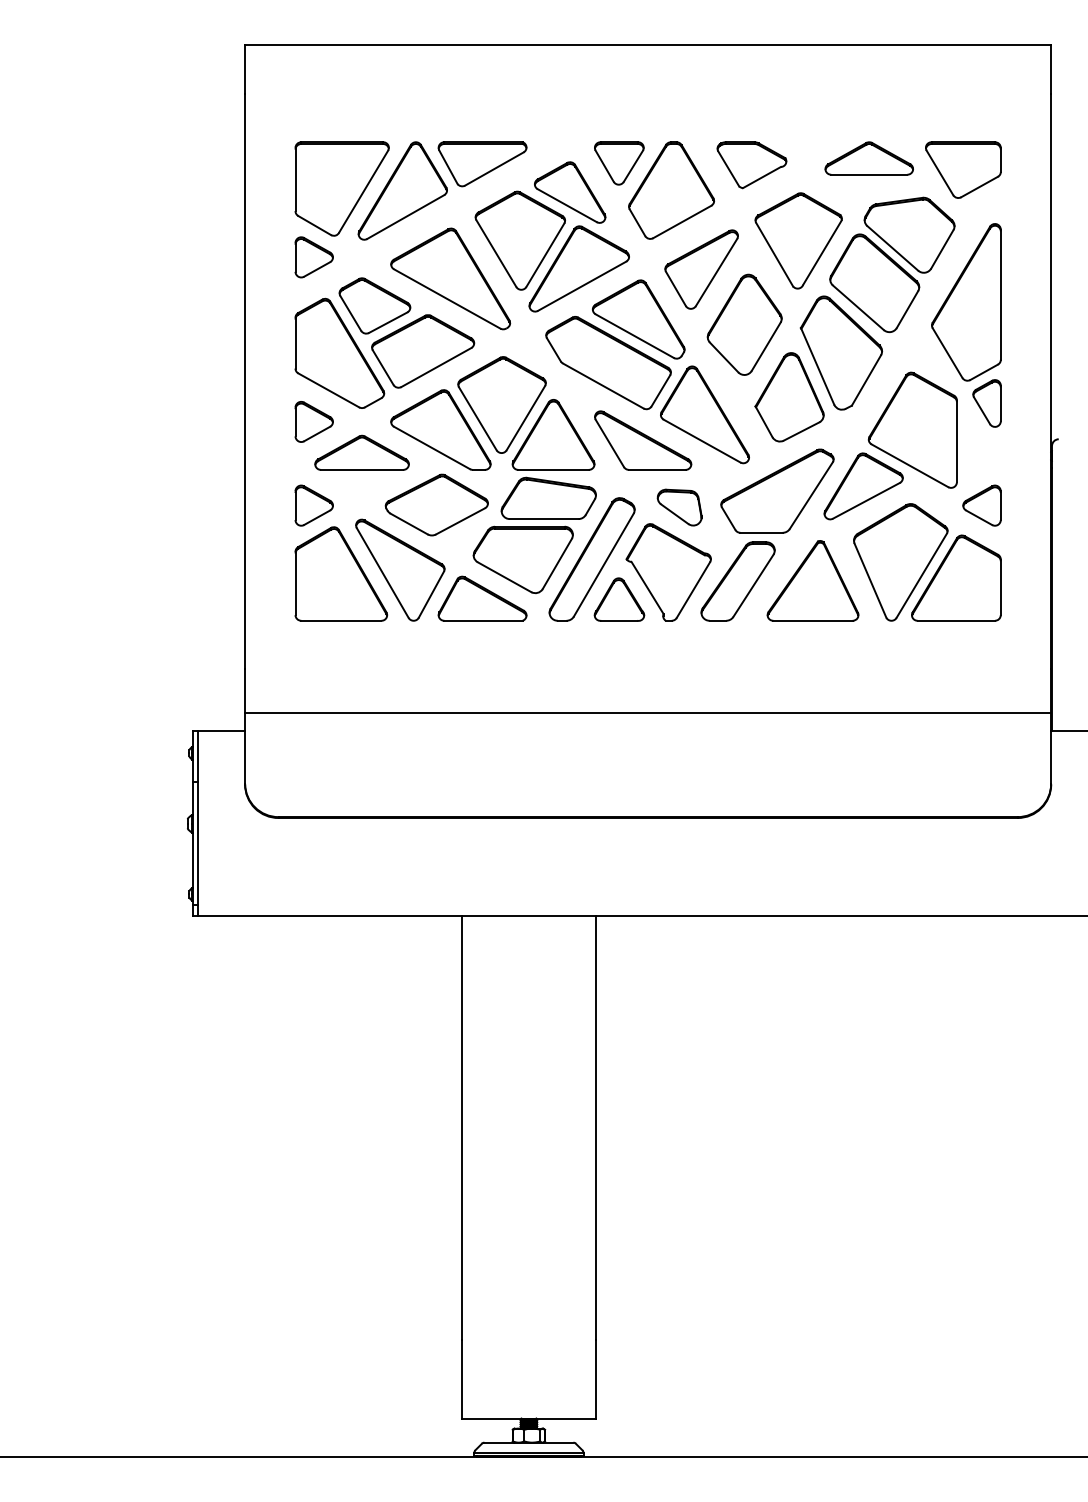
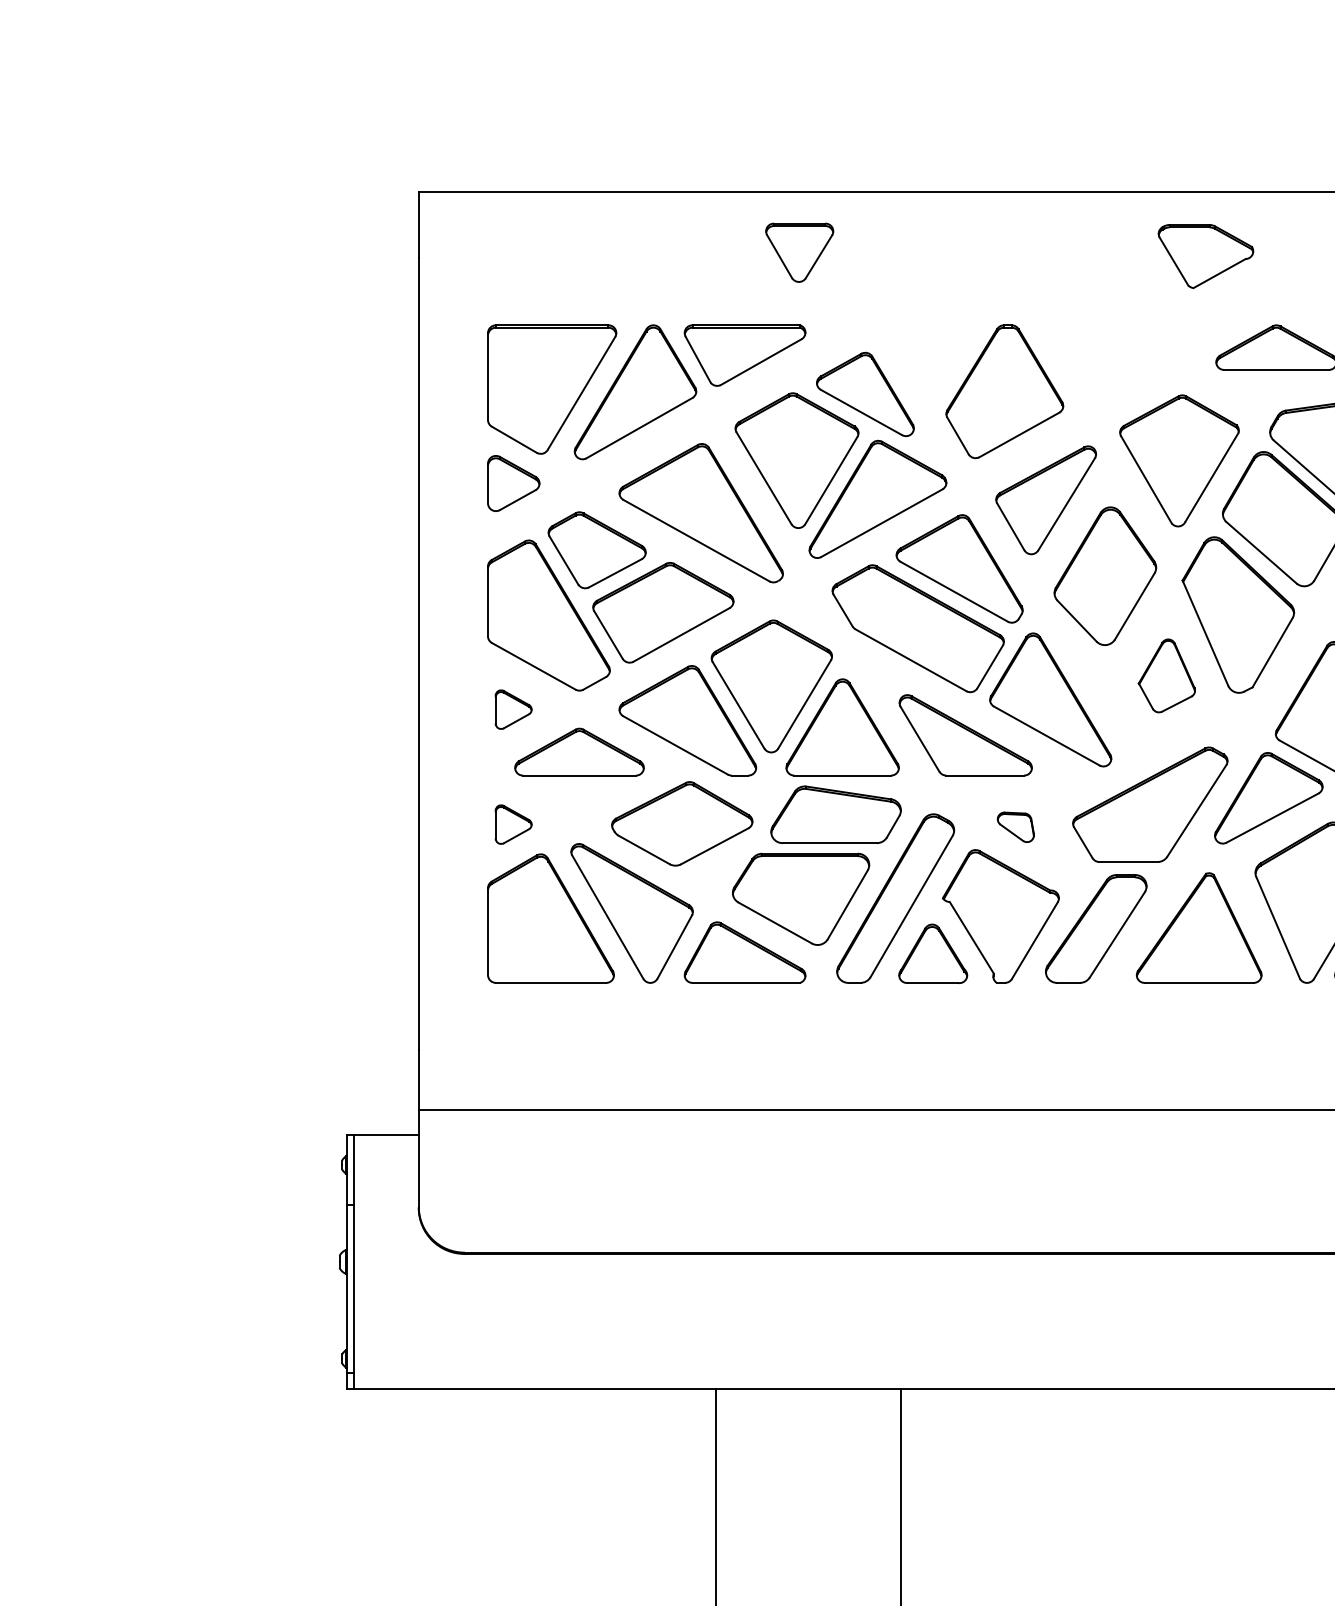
part: (619, 163) -> (799, 252), moved
part: (751, 165) -> (1205, 256), moved
part: (789, 397) -> (1166, 676), size x0.6
part: (313, 421) -> (512, 709), size x0.7
part: (313, 505) -> (512, 824), size x0.7
part: (679, 507) -> (1015, 827), size x0.6

